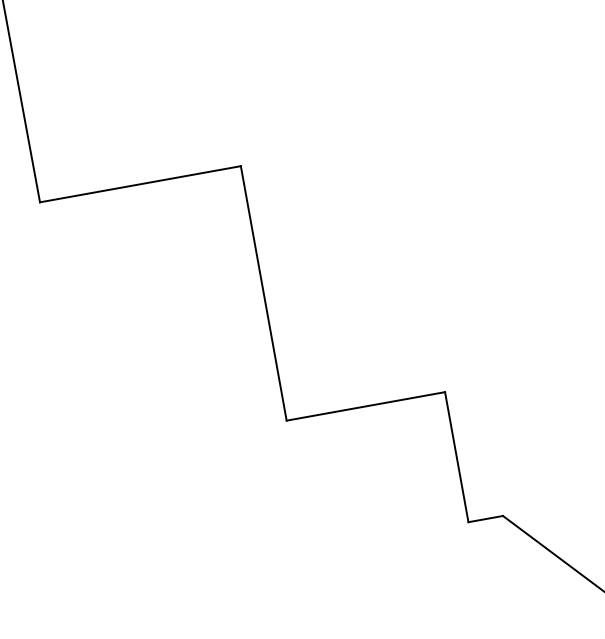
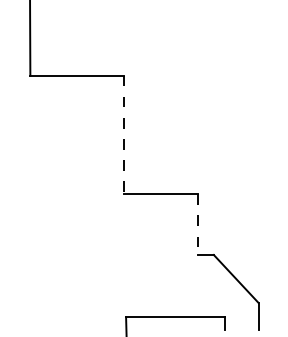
line: (262, 294) -> (123, 135), solid -> dashed
line: (456, 458) -> (197, 225), solid -> dashed

